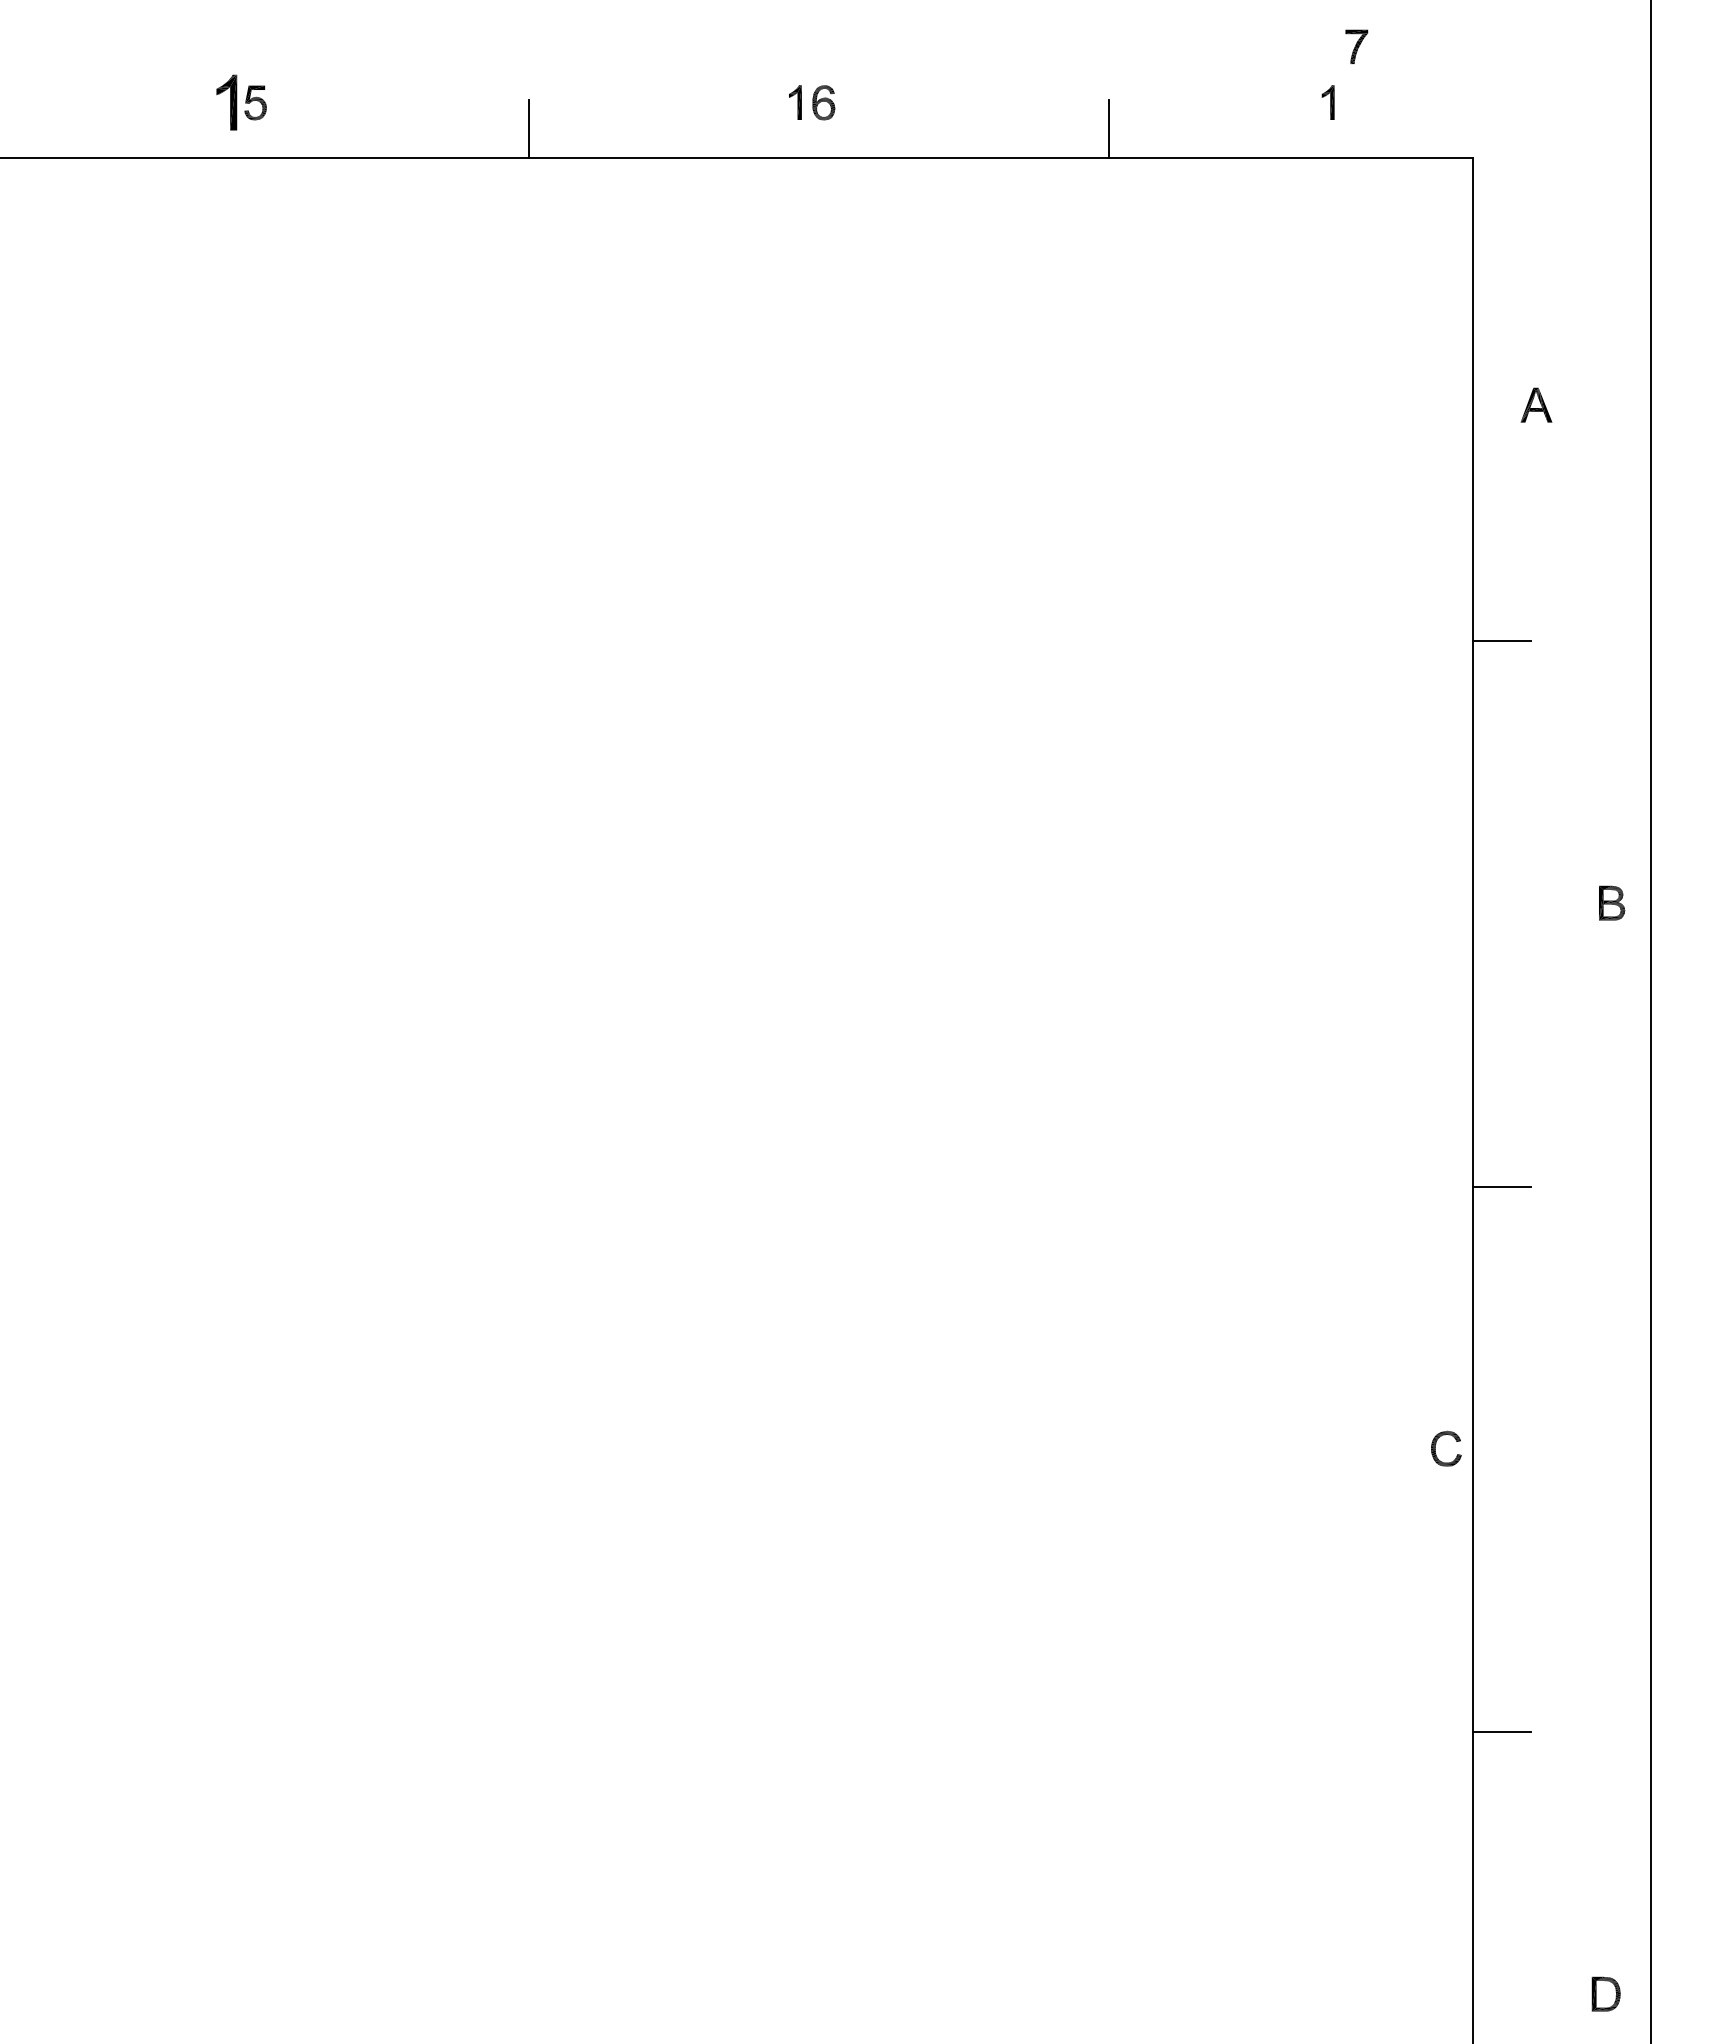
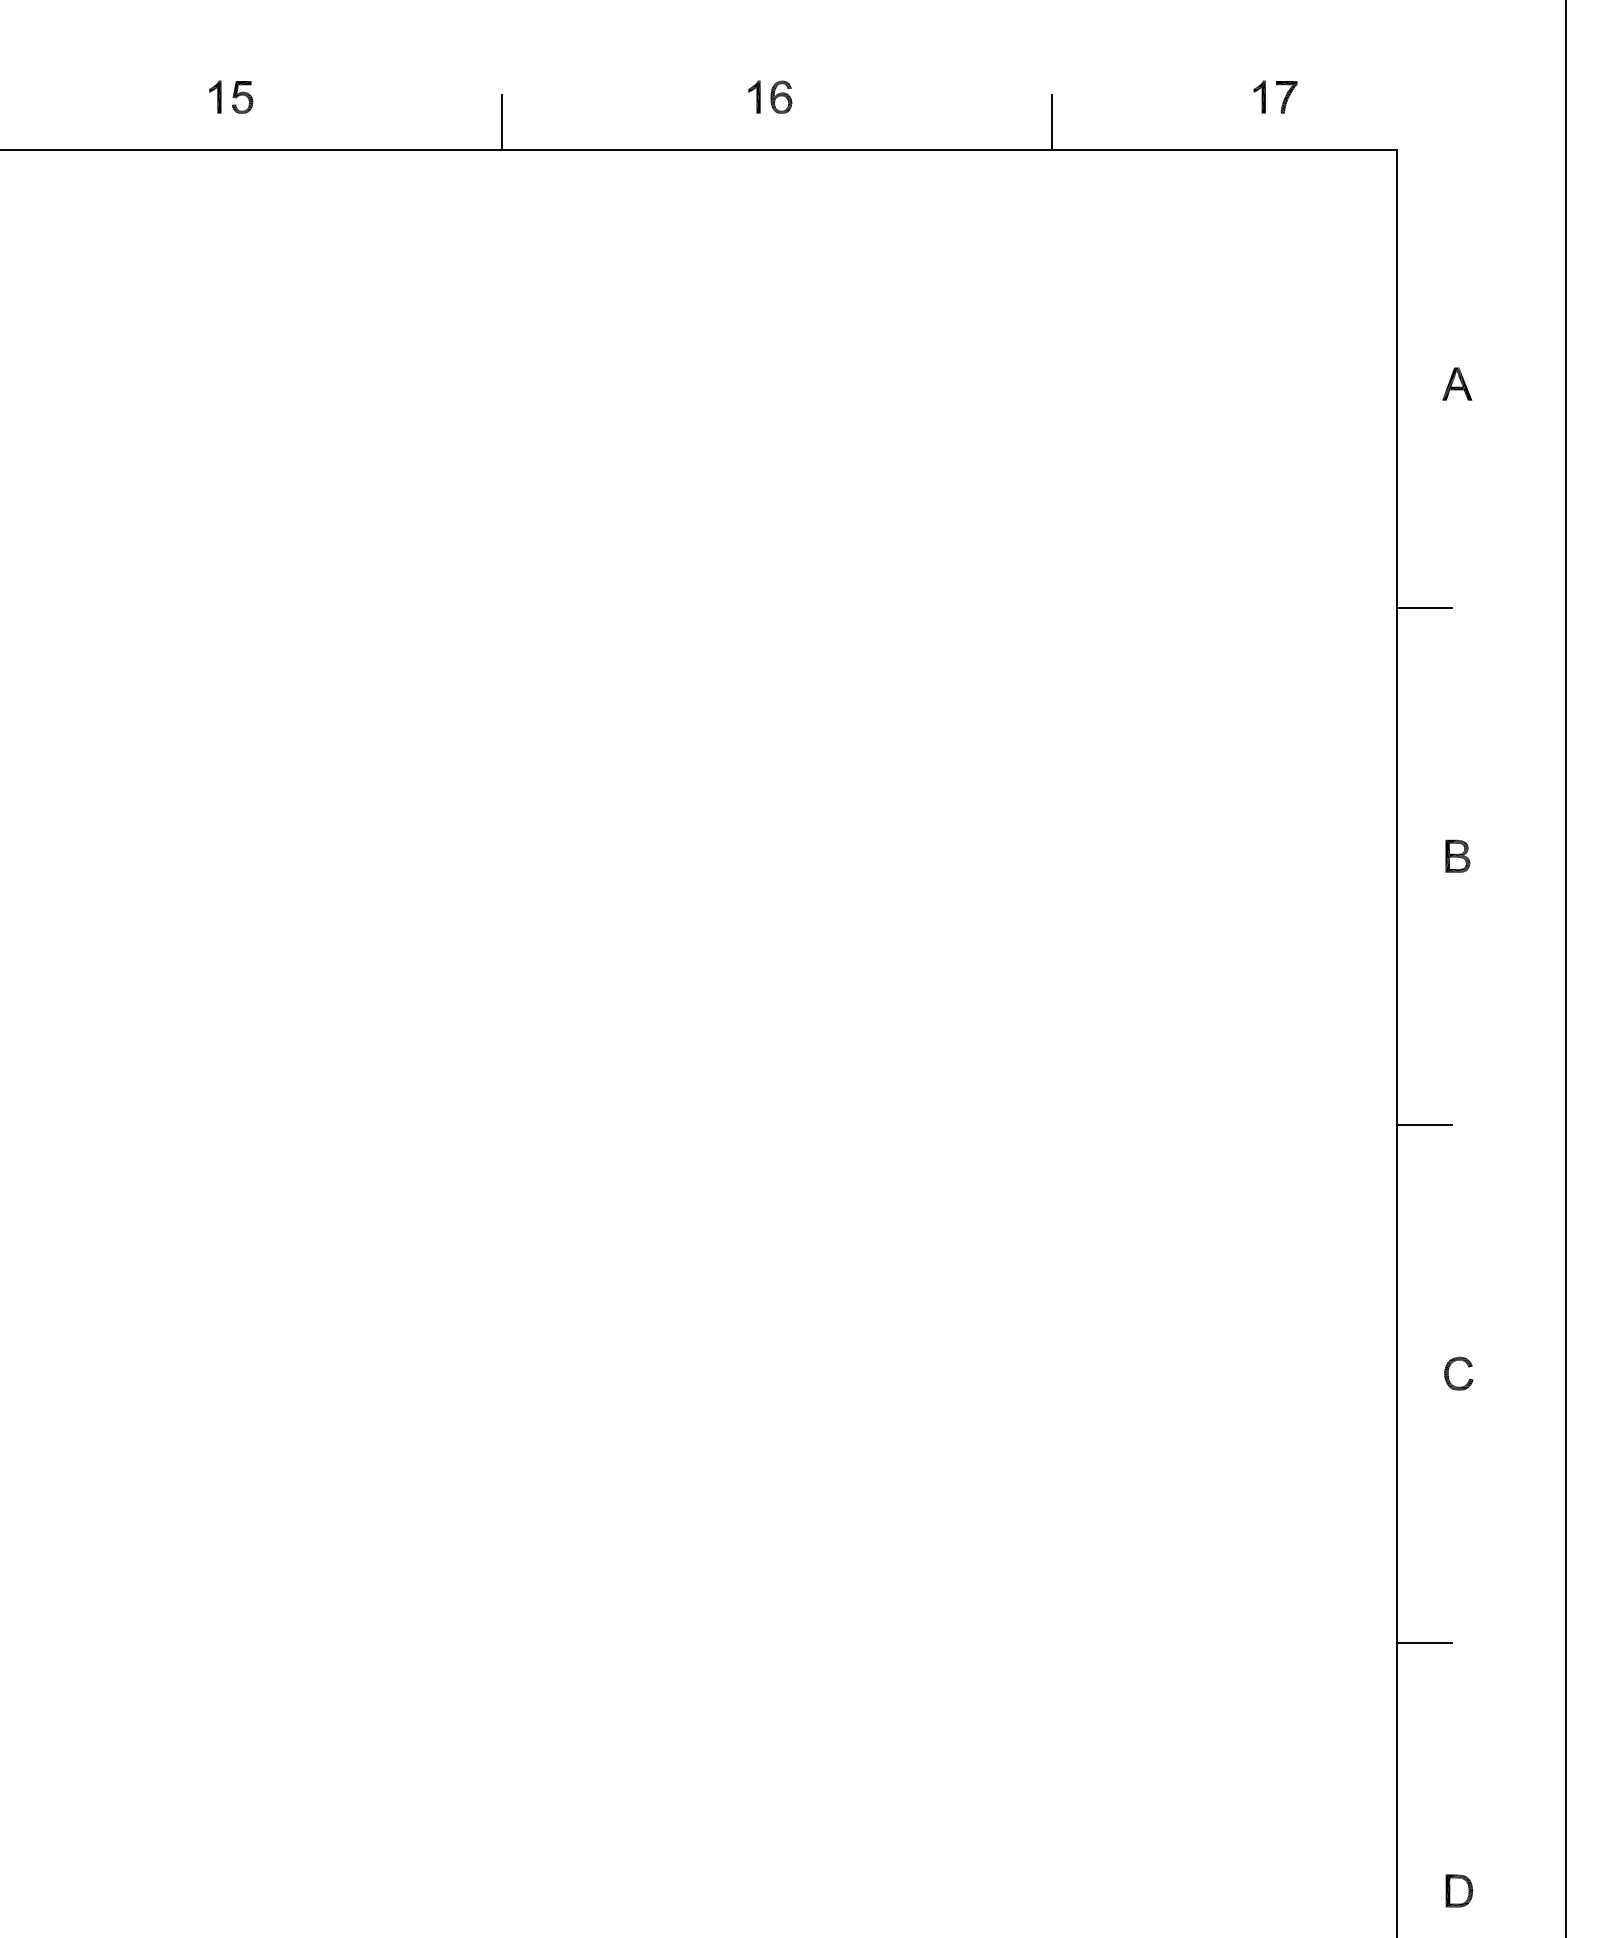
part: (1356, 47) -> (1286, 97), moved
part: (227, 101) -> (215, 96), size x0.62
part: (1611, 902) -> (1457, 855), moved
part: (1436, 1444) -> (1449, 1369), moved
part: (1606, 1993) -> (1459, 1890), moved

